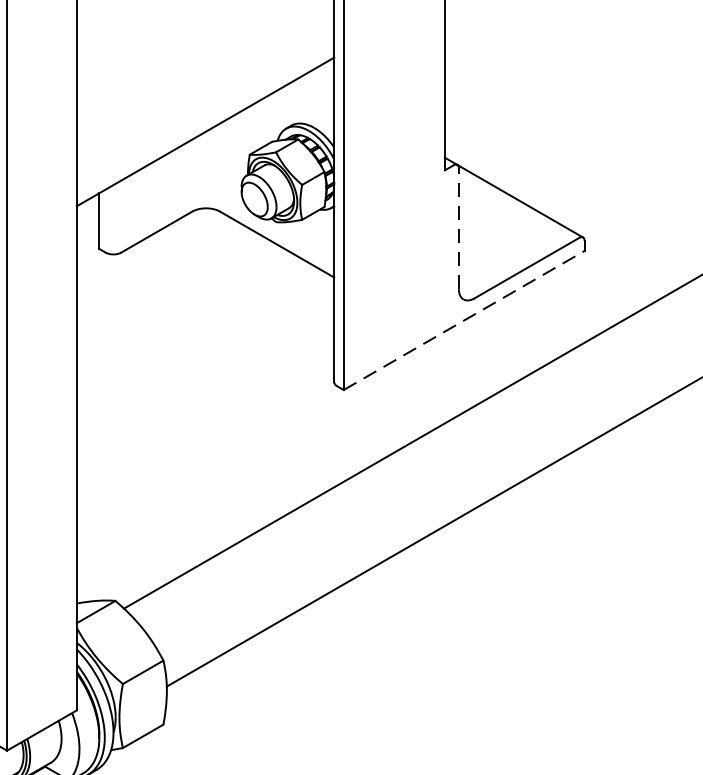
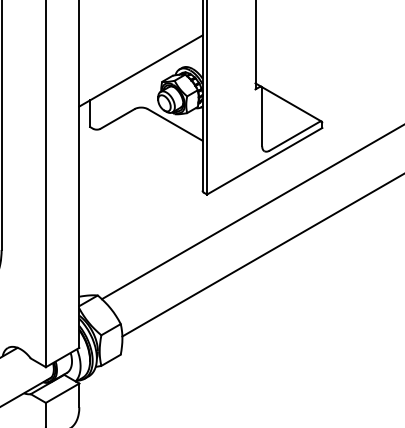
line: (459, 229) -> (262, 117), dashed -> solid
line: (463, 320) -> (264, 161), dashed -> solid

